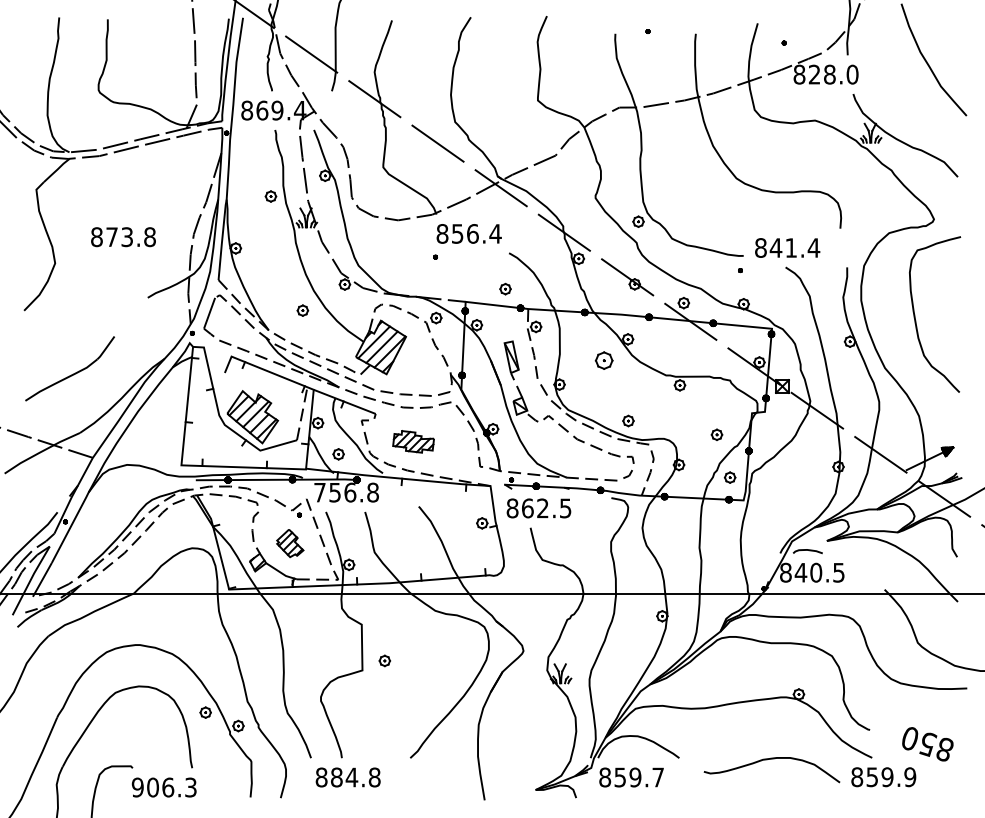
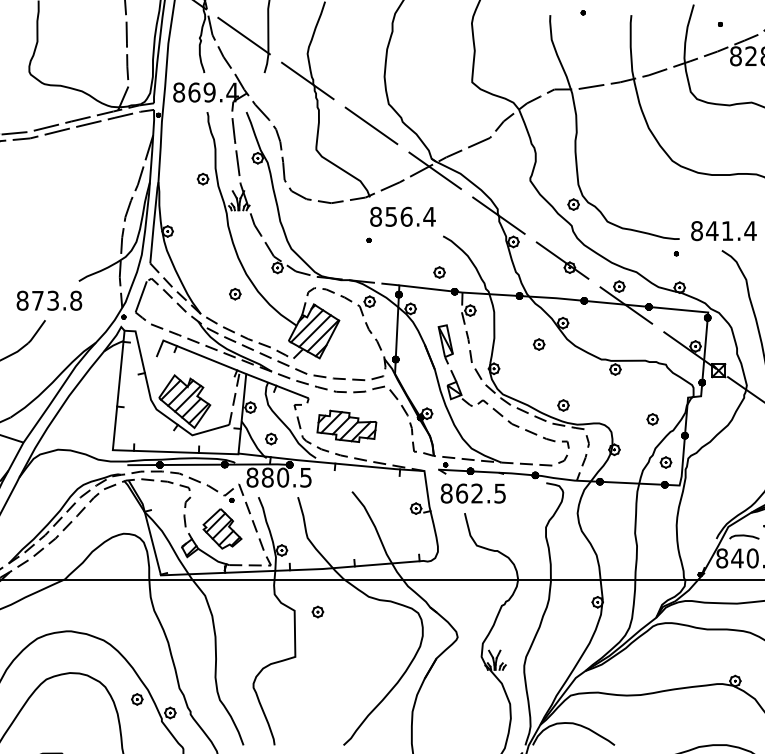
text: (123, 237) -> (49, 301), moved
part: (604, 360) -> (539, 344), size x0.62
part: (413, 441) -> (346, 426), size x1.43
text: (346, 492) -> (279, 477), 756.8 -> 880.5
part: (290, 543) -> (222, 528), size x1.43
part: (384, 660) -> (317, 611), moved

